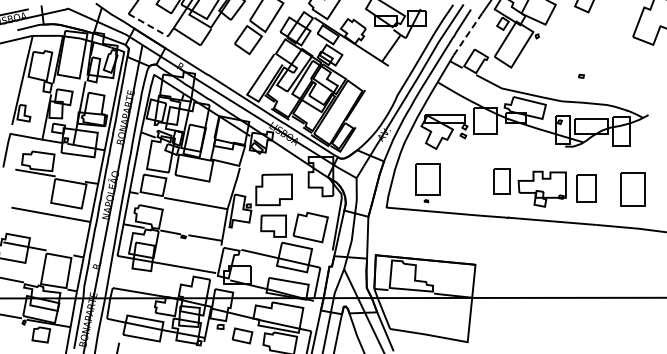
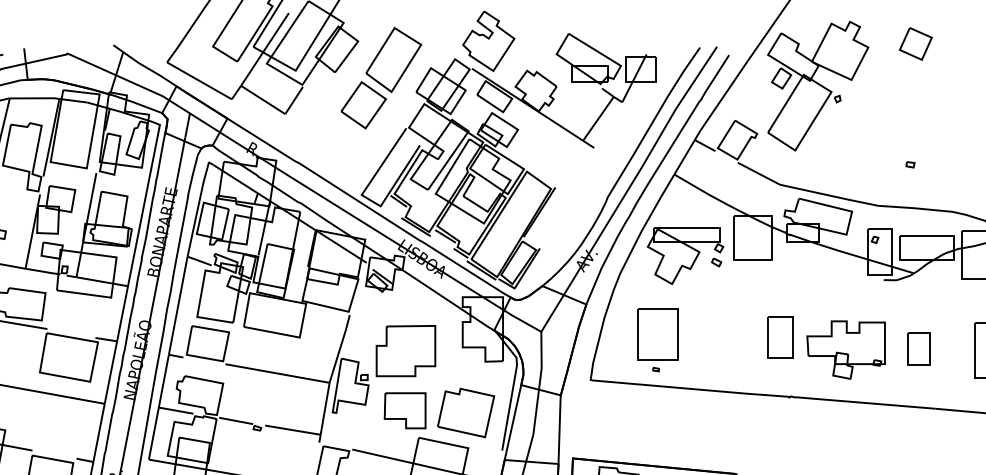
line: (148, 25) -> (199, 81), dashed -> solid
line: (467, 34) -> (723, 96), dashed -> solid
part: (586, 188) -> (918, 348), size x0.71

